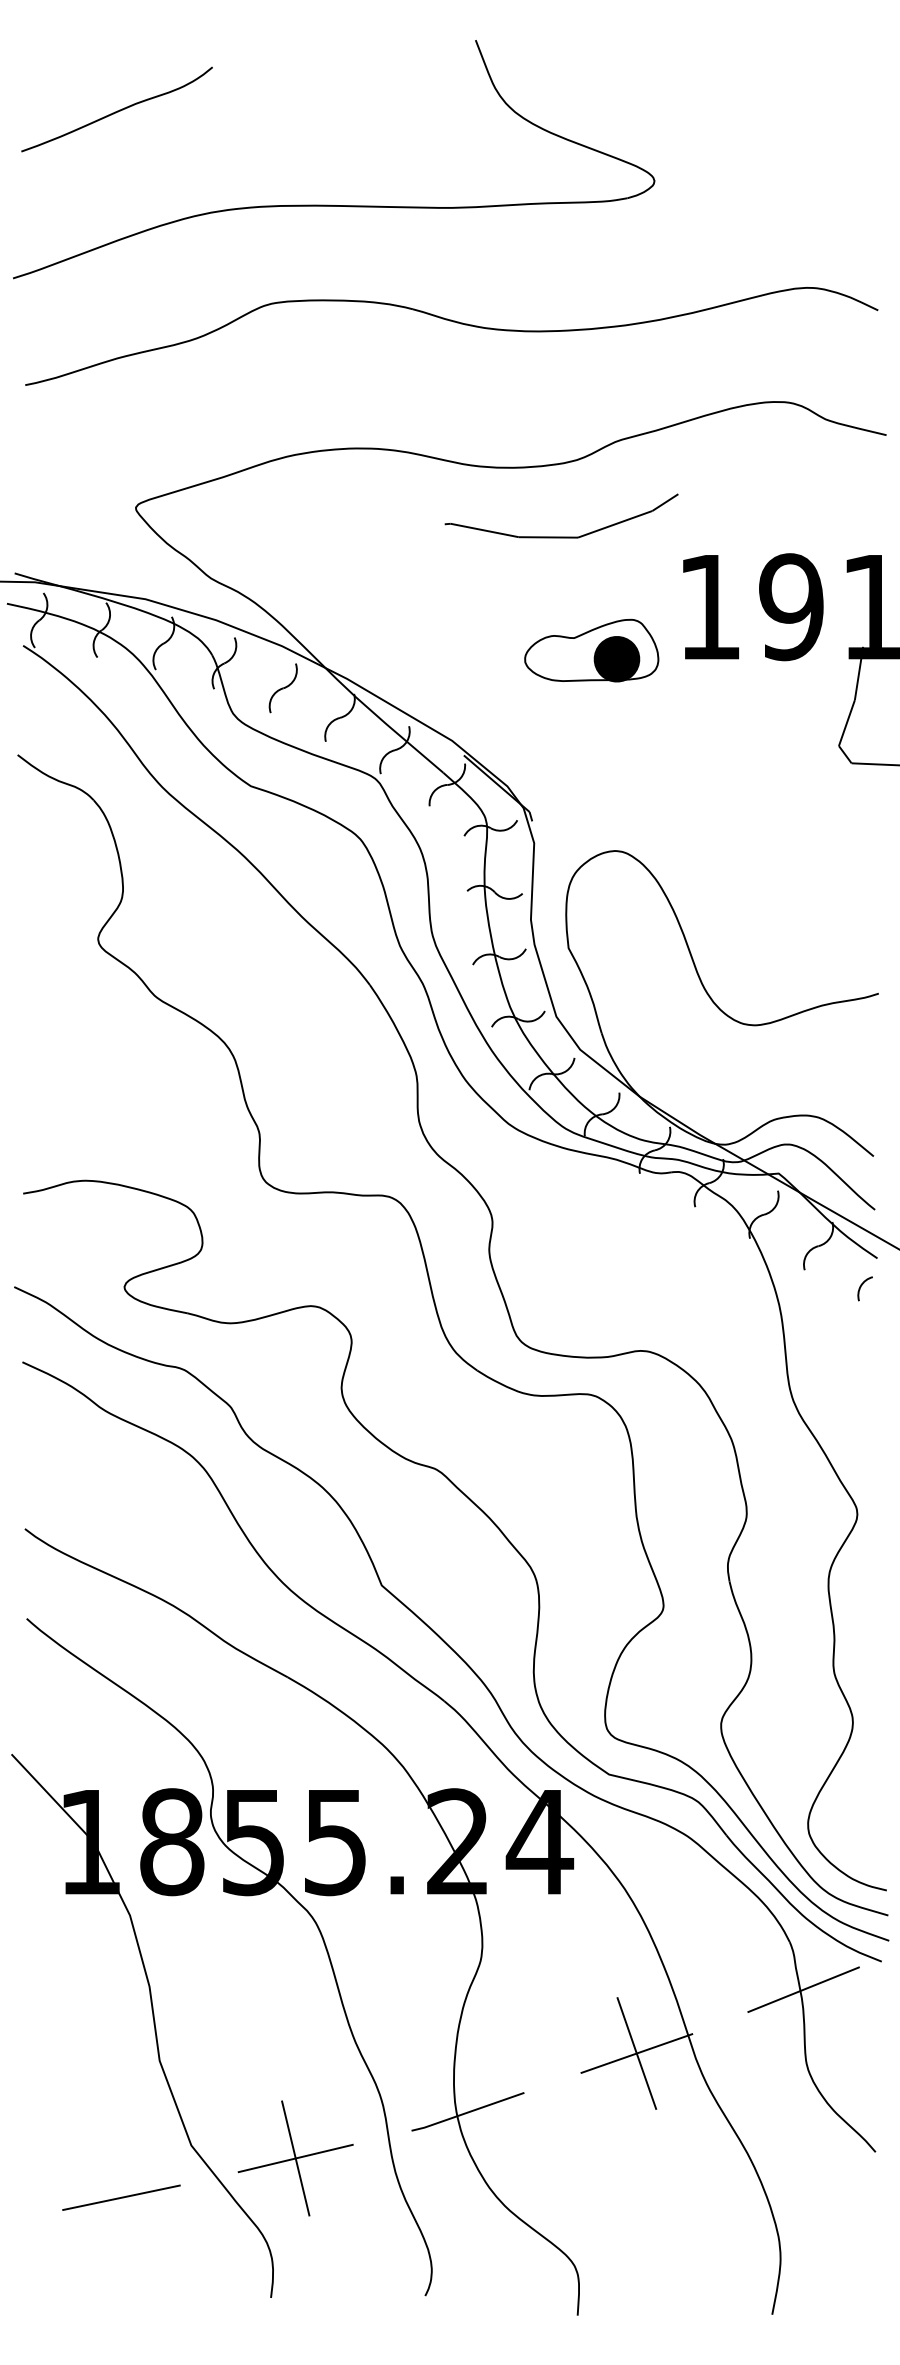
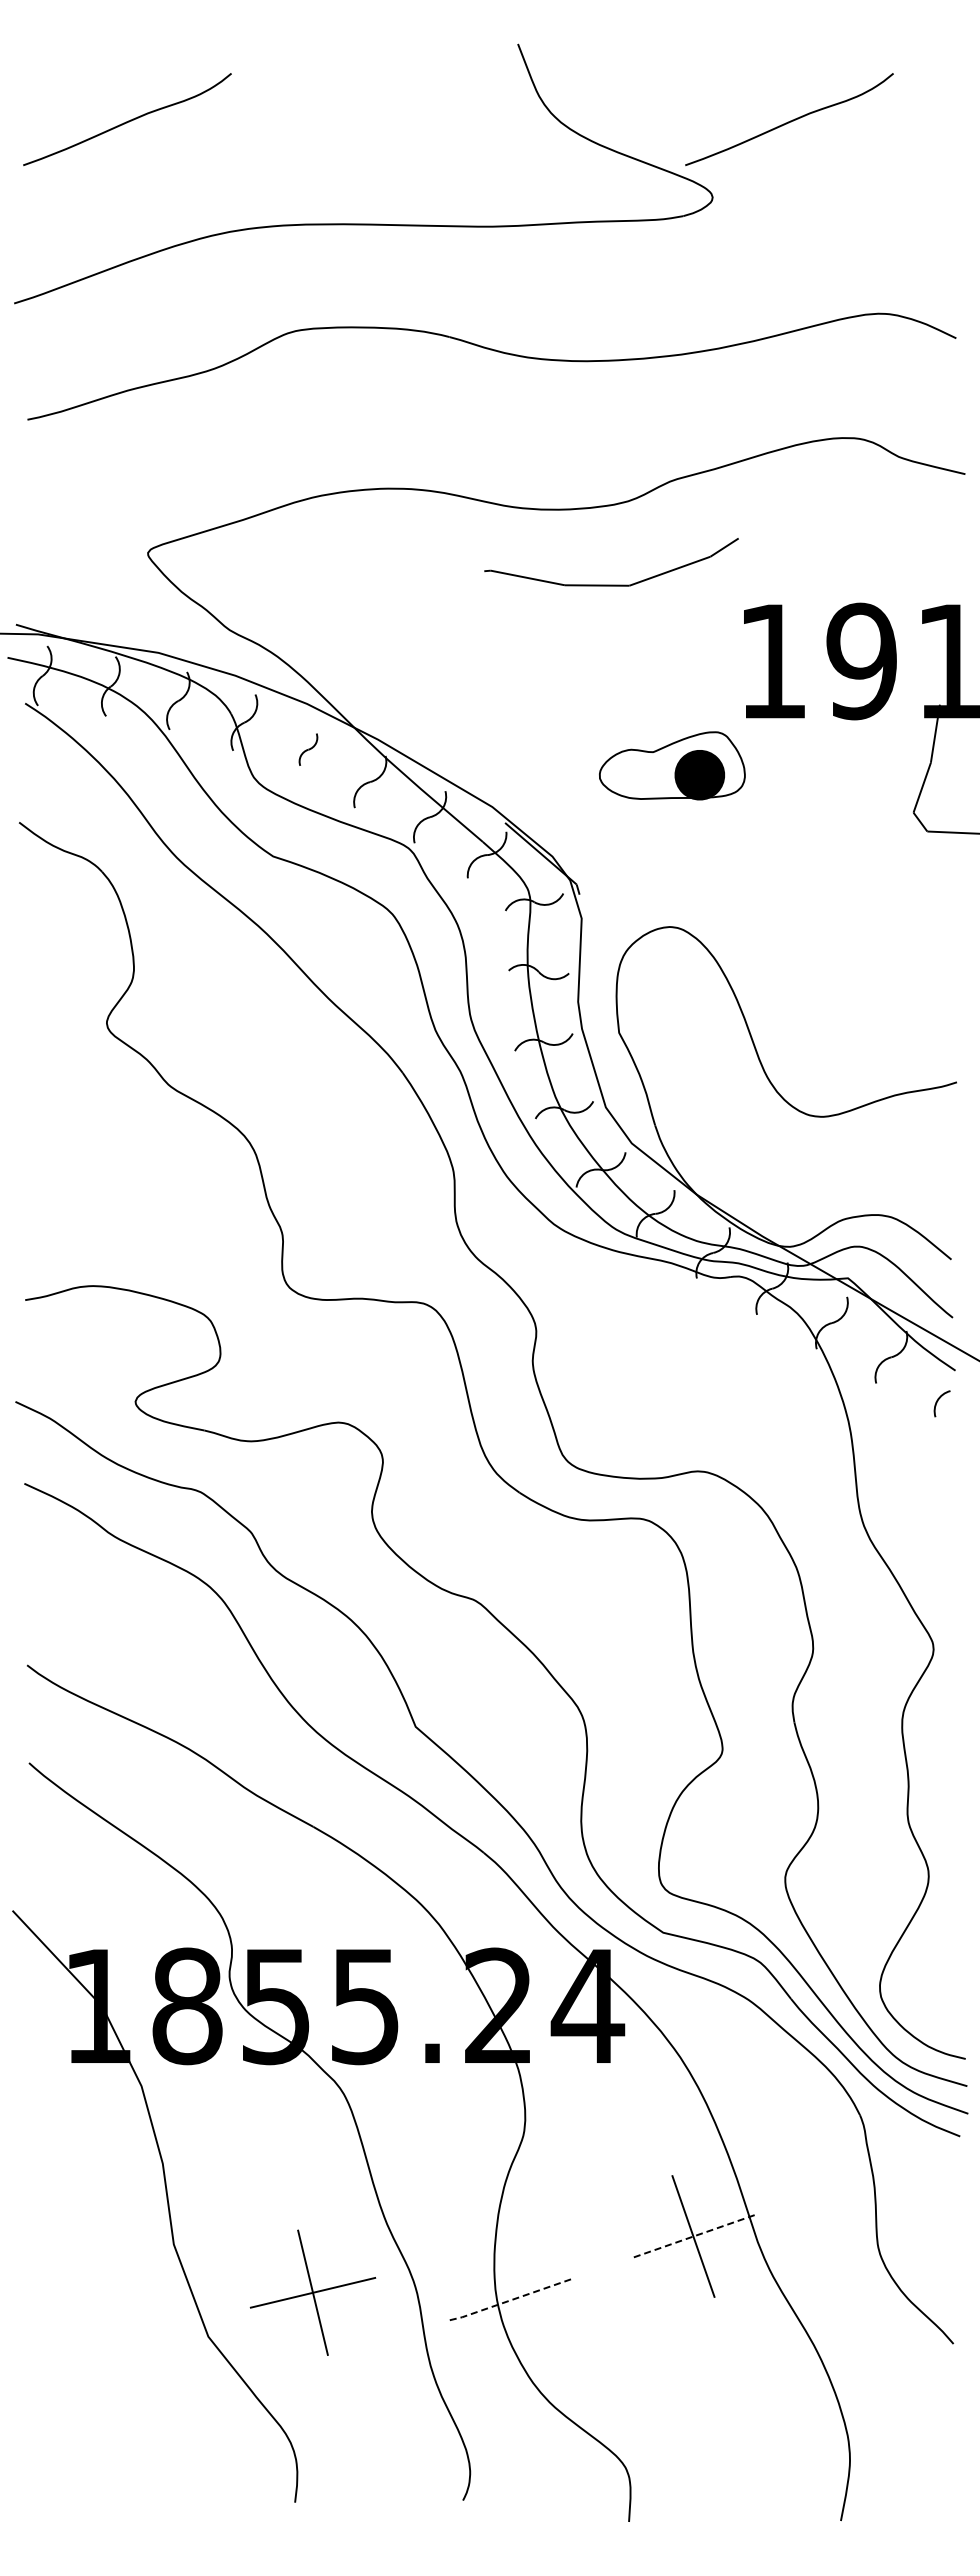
curve: (725, 110) -> (790, 120), added
part: (591, 650) -> (672, 765), moved
part: (283, 687) -> (308, 749), size x0.6
line: (803, 1989) -> (874, 2166), removed
line: (636, 2053) -> (693, 2236), solid -> dashed
line: (467, 2112) -> (509, 2300), solid -> dashed
part: (295, 2158) -> (312, 2292), moved
line: (120, 2197) -> (131, 2393), removed

